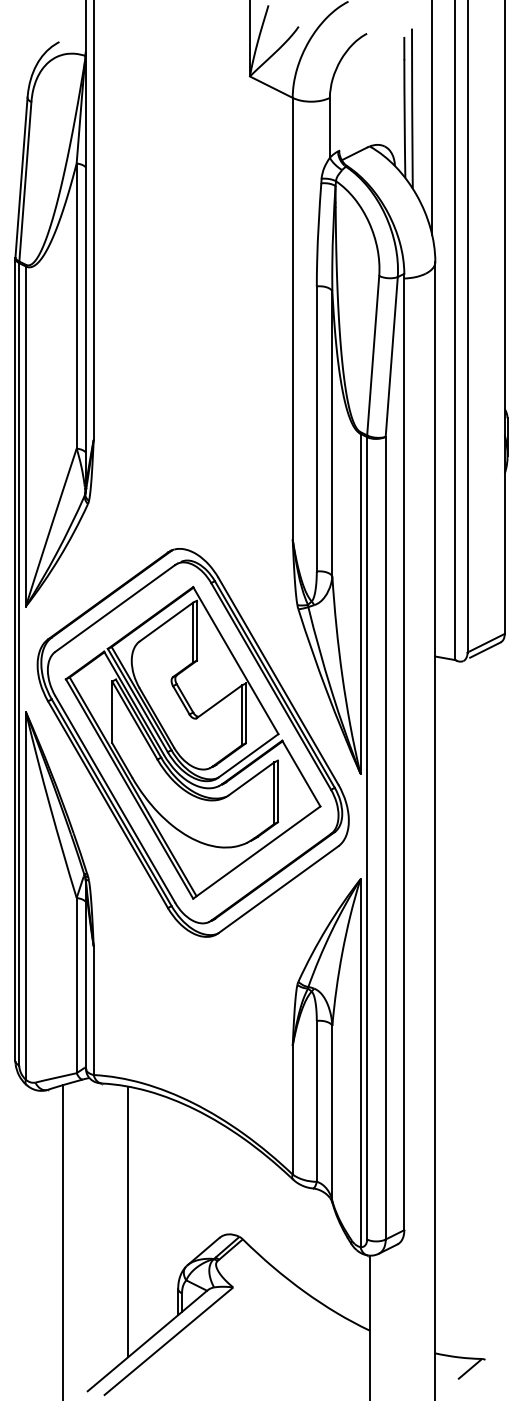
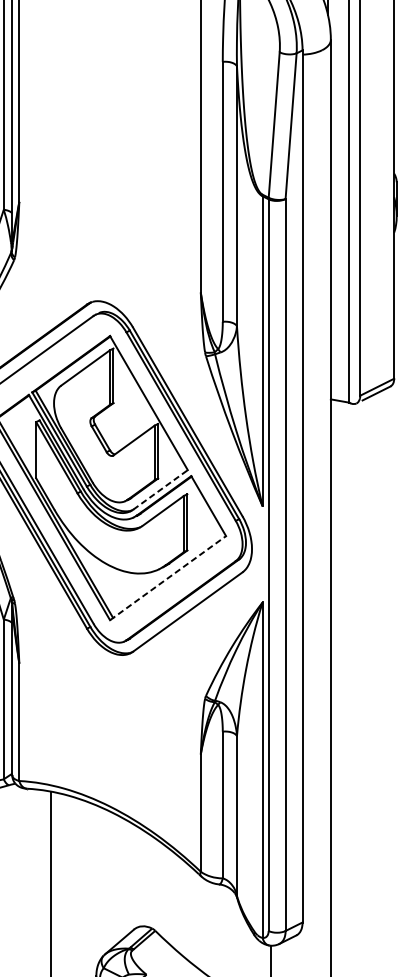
line: (248, 755) -> (160, 489), solid -> dashed
line: (256, 852) -> (167, 578), solid -> dashed

